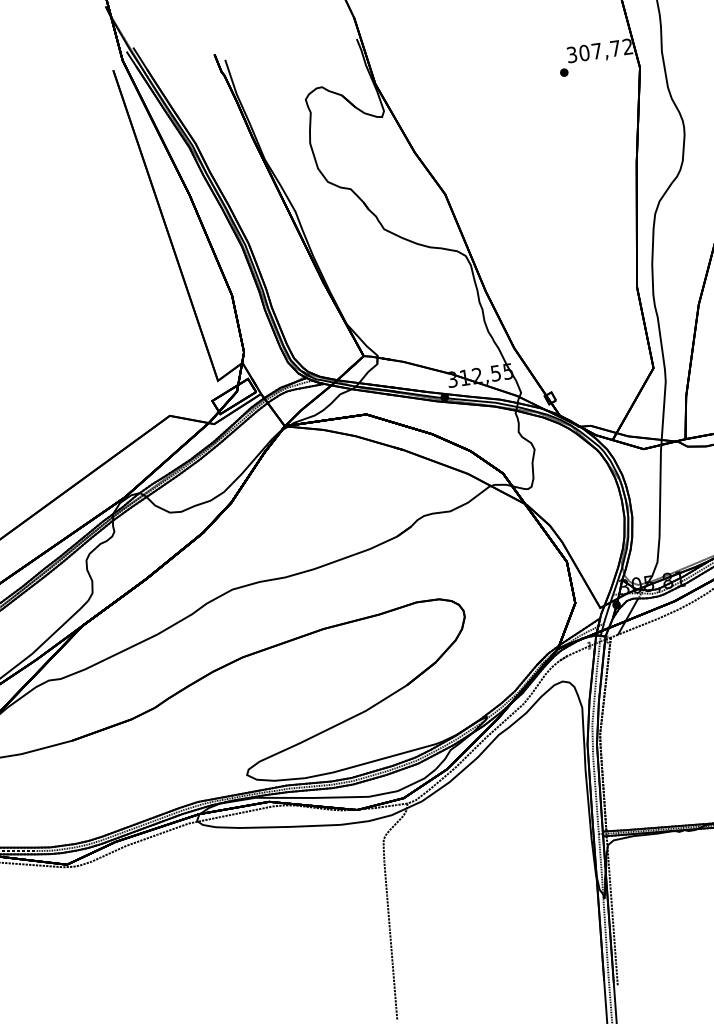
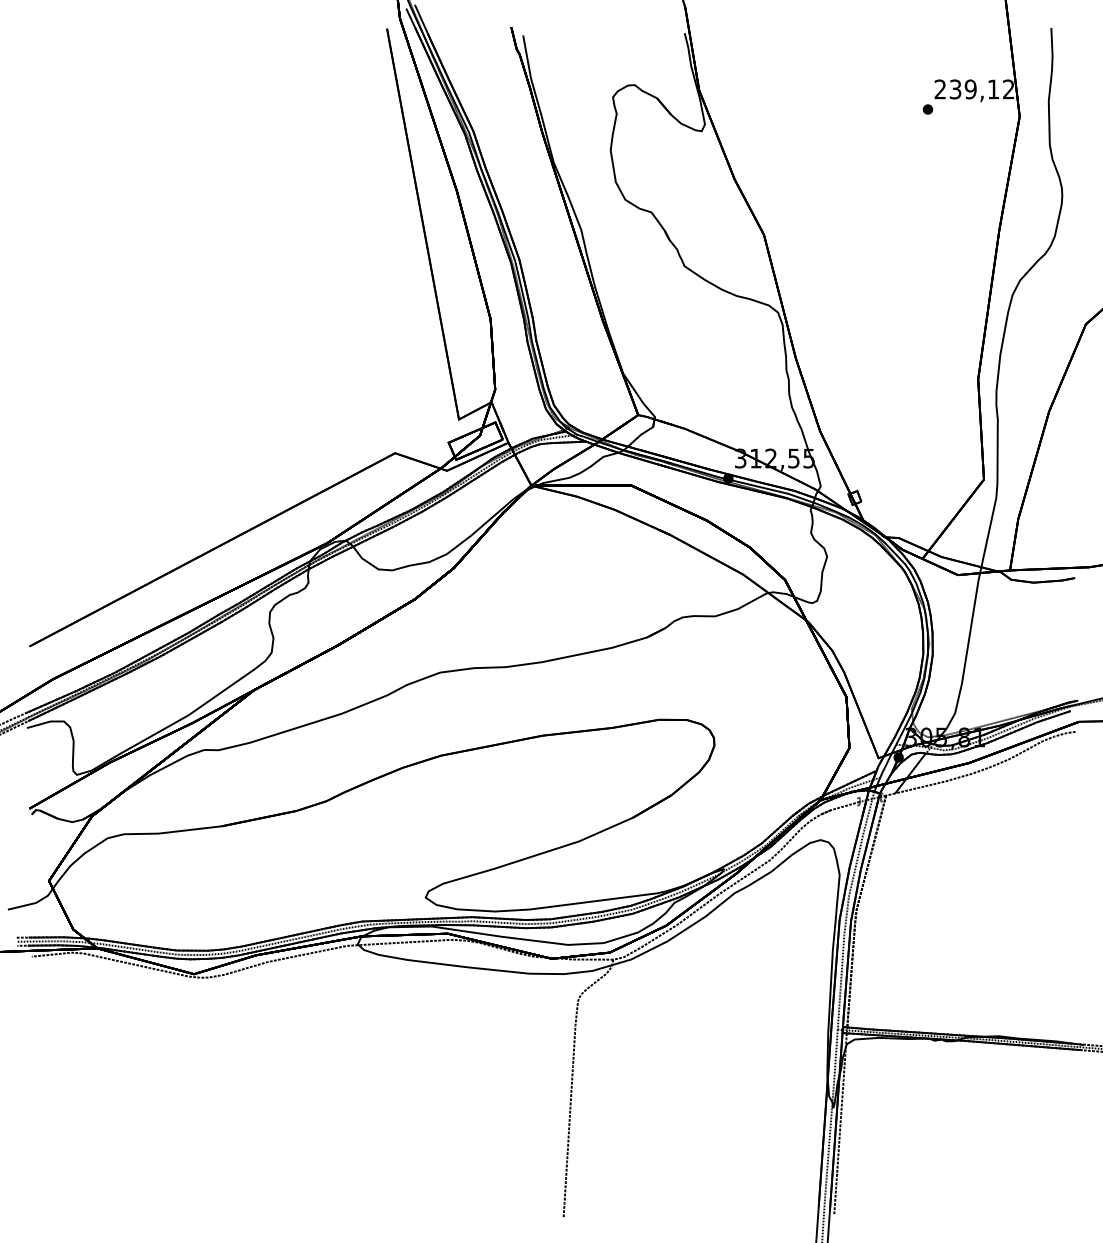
text: (593, 51) -> (966, 89), 307,72 -> 239,12

